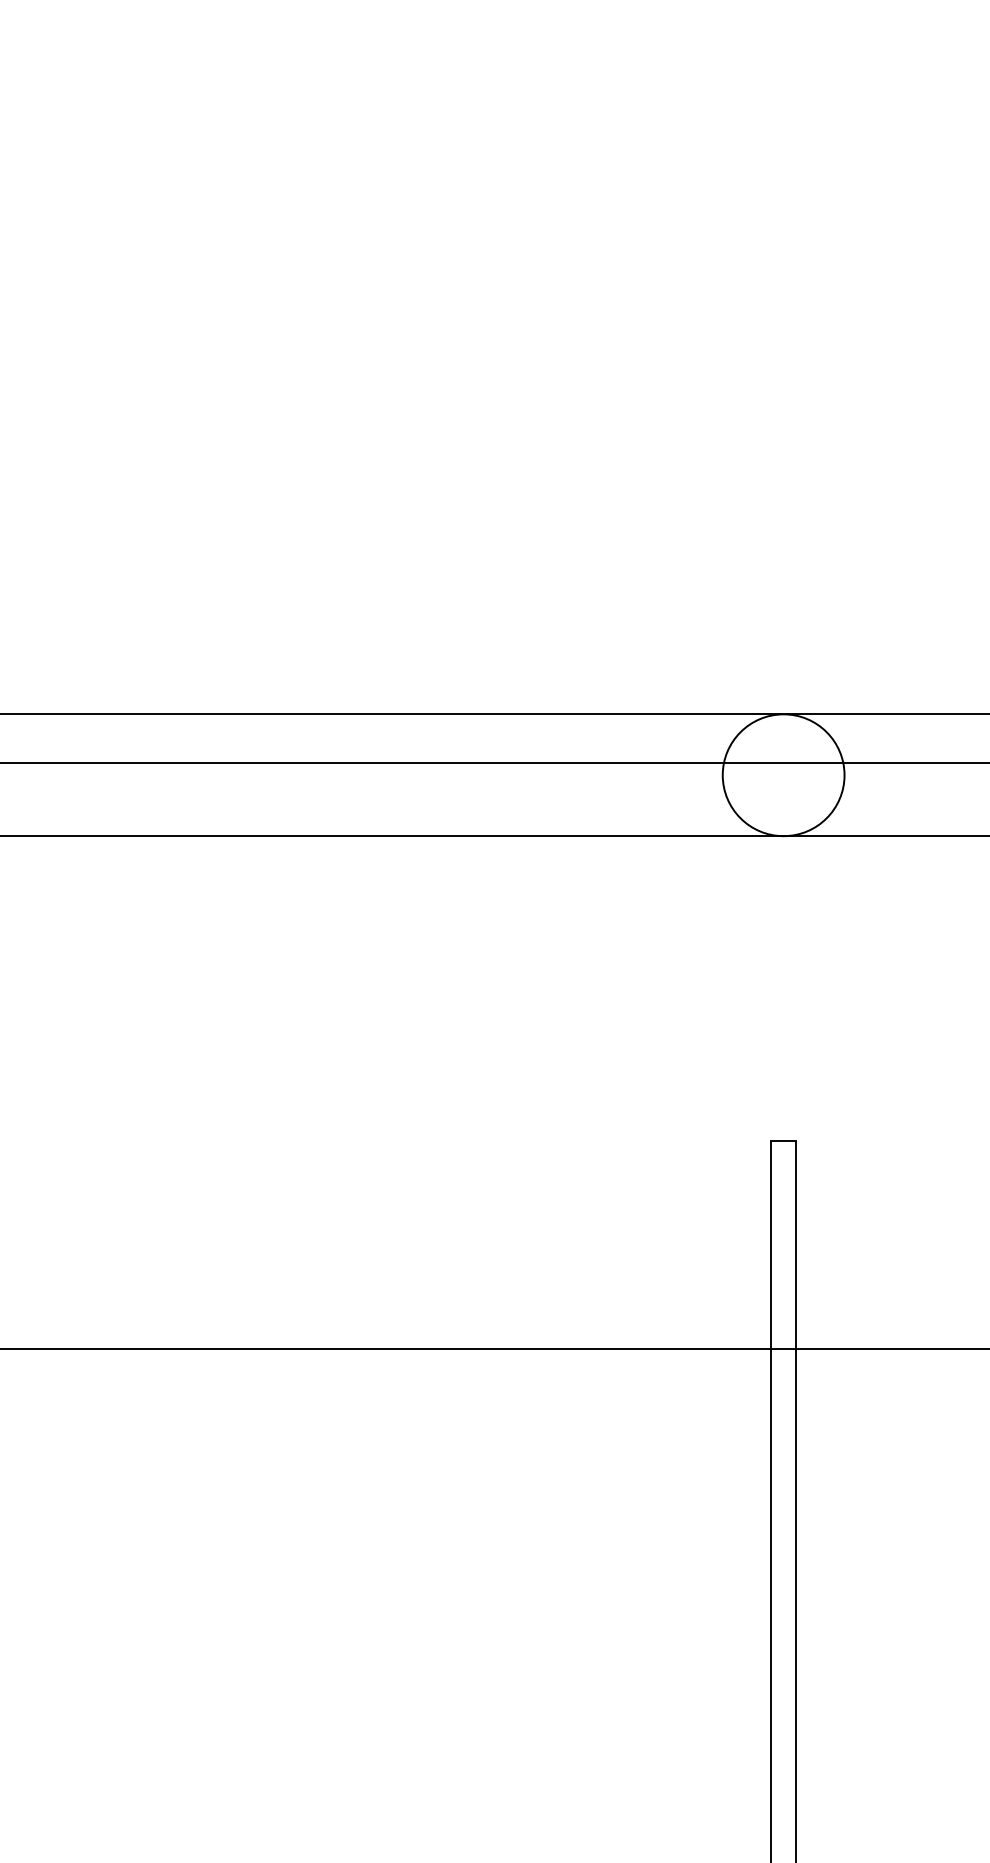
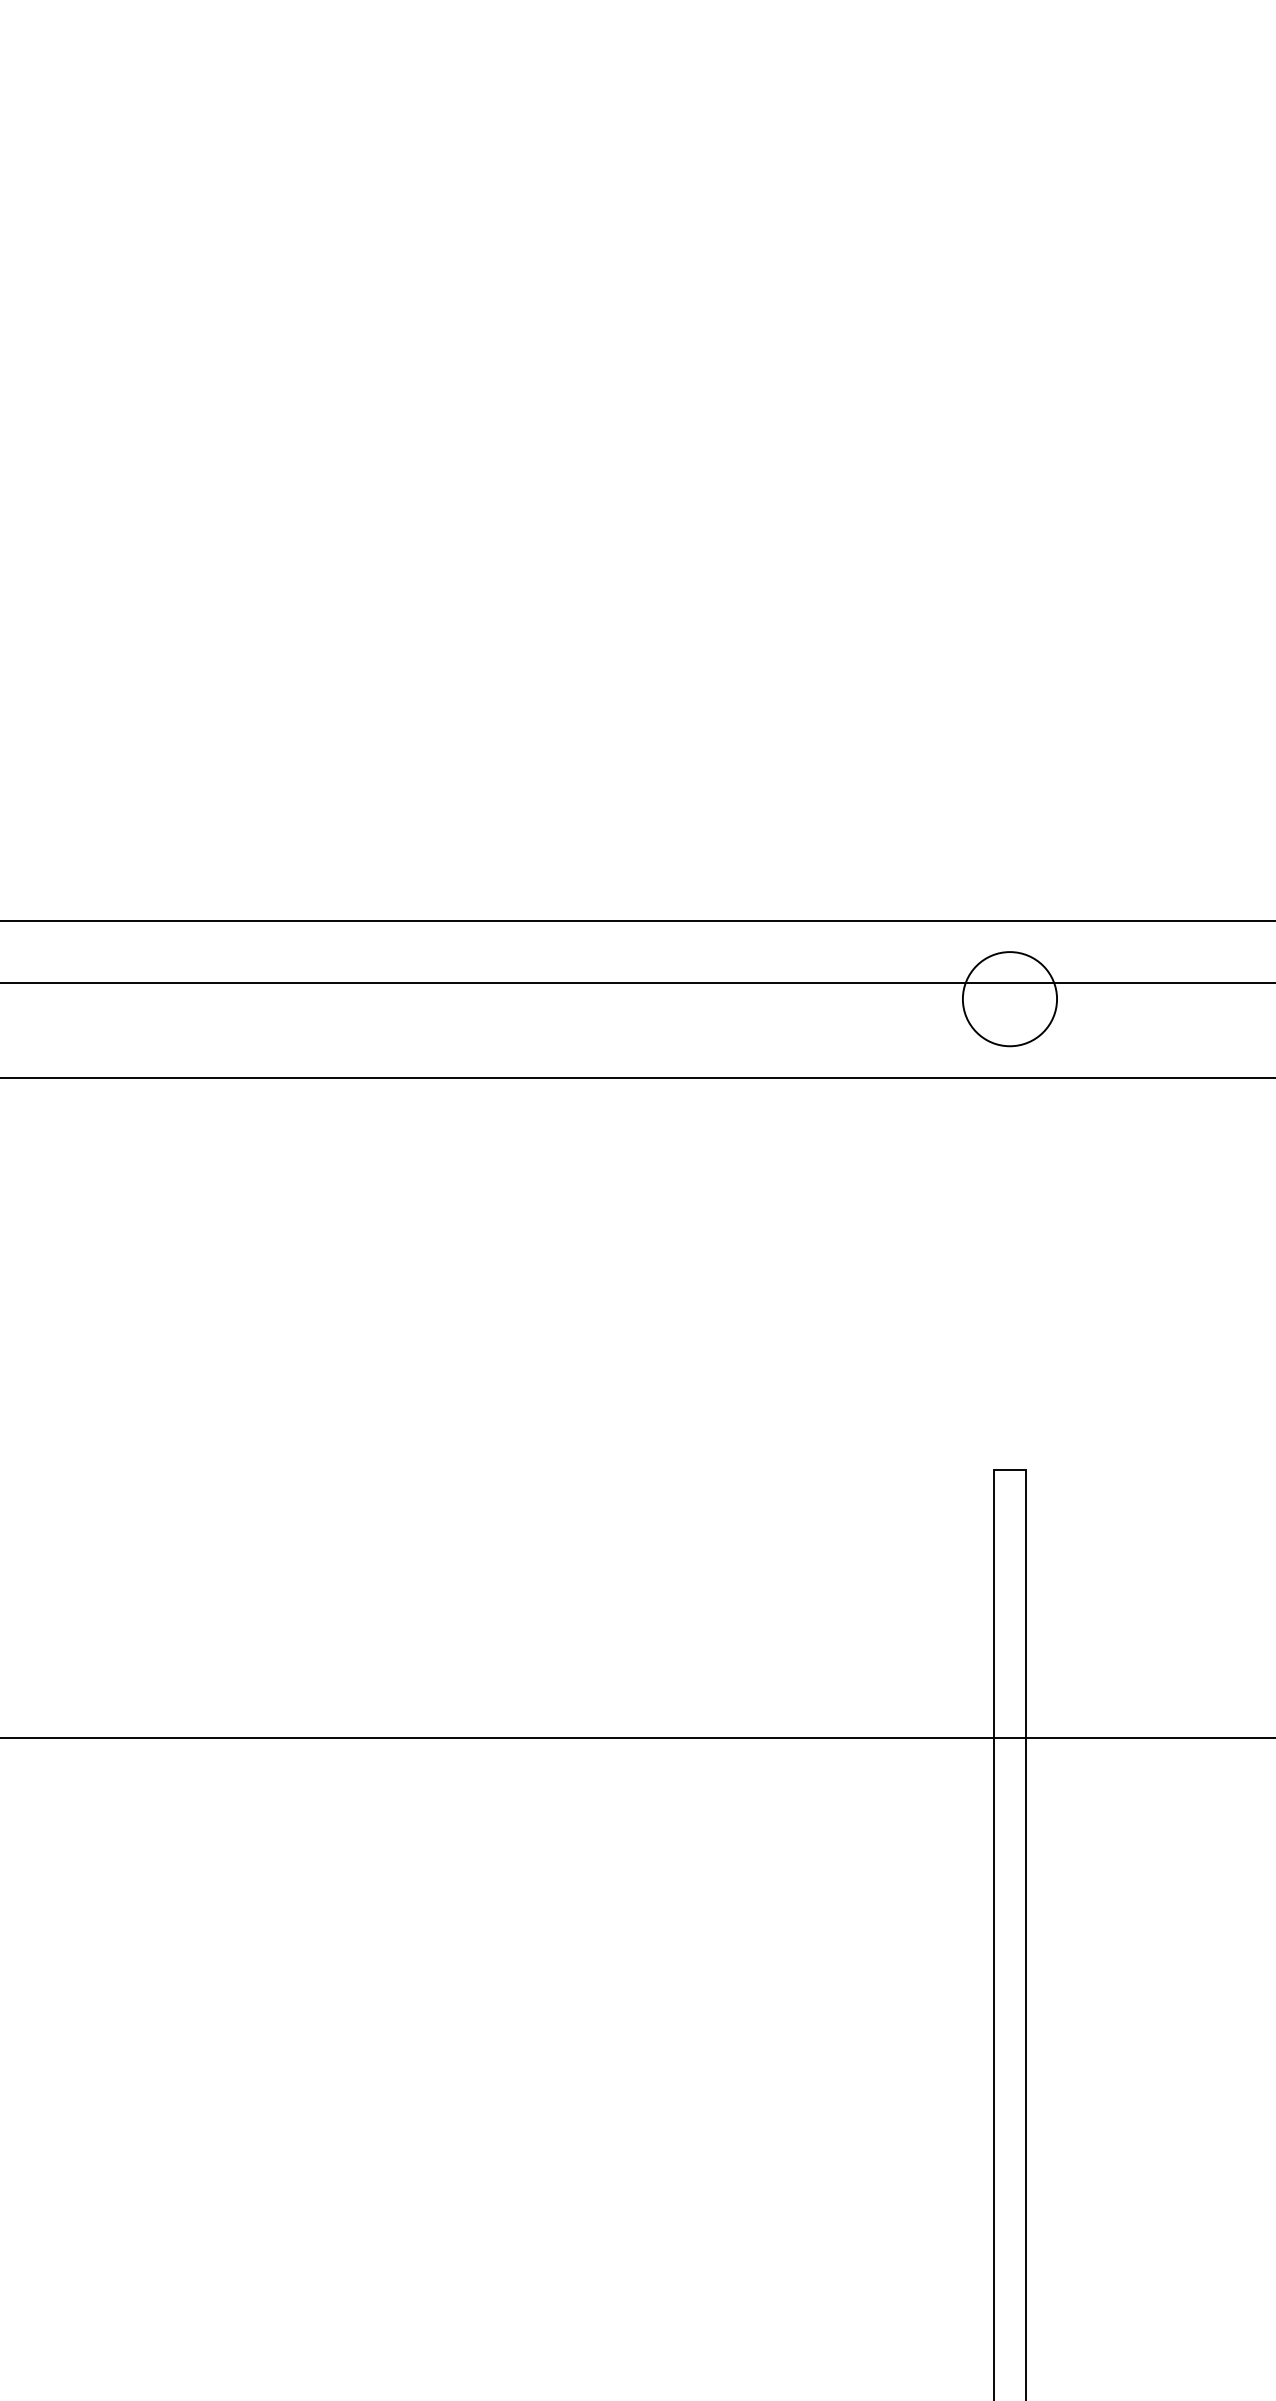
circle: (783, 774) -> (1009, 998), size x0.6

